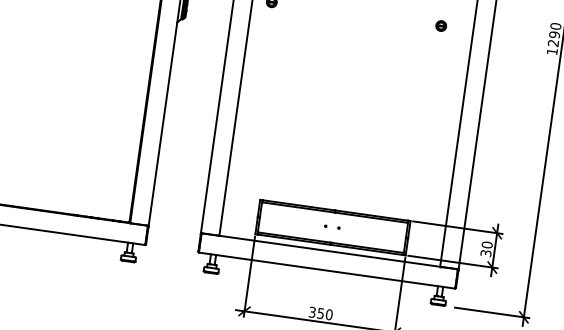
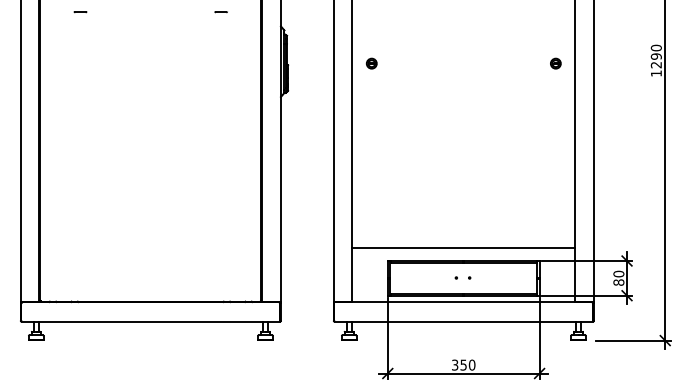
part: (440, 25) -> (555, 63), moved
line: (336, 198) -> (463, 248), added
text: (485, 253) -> (618, 282), 30 -> 80

